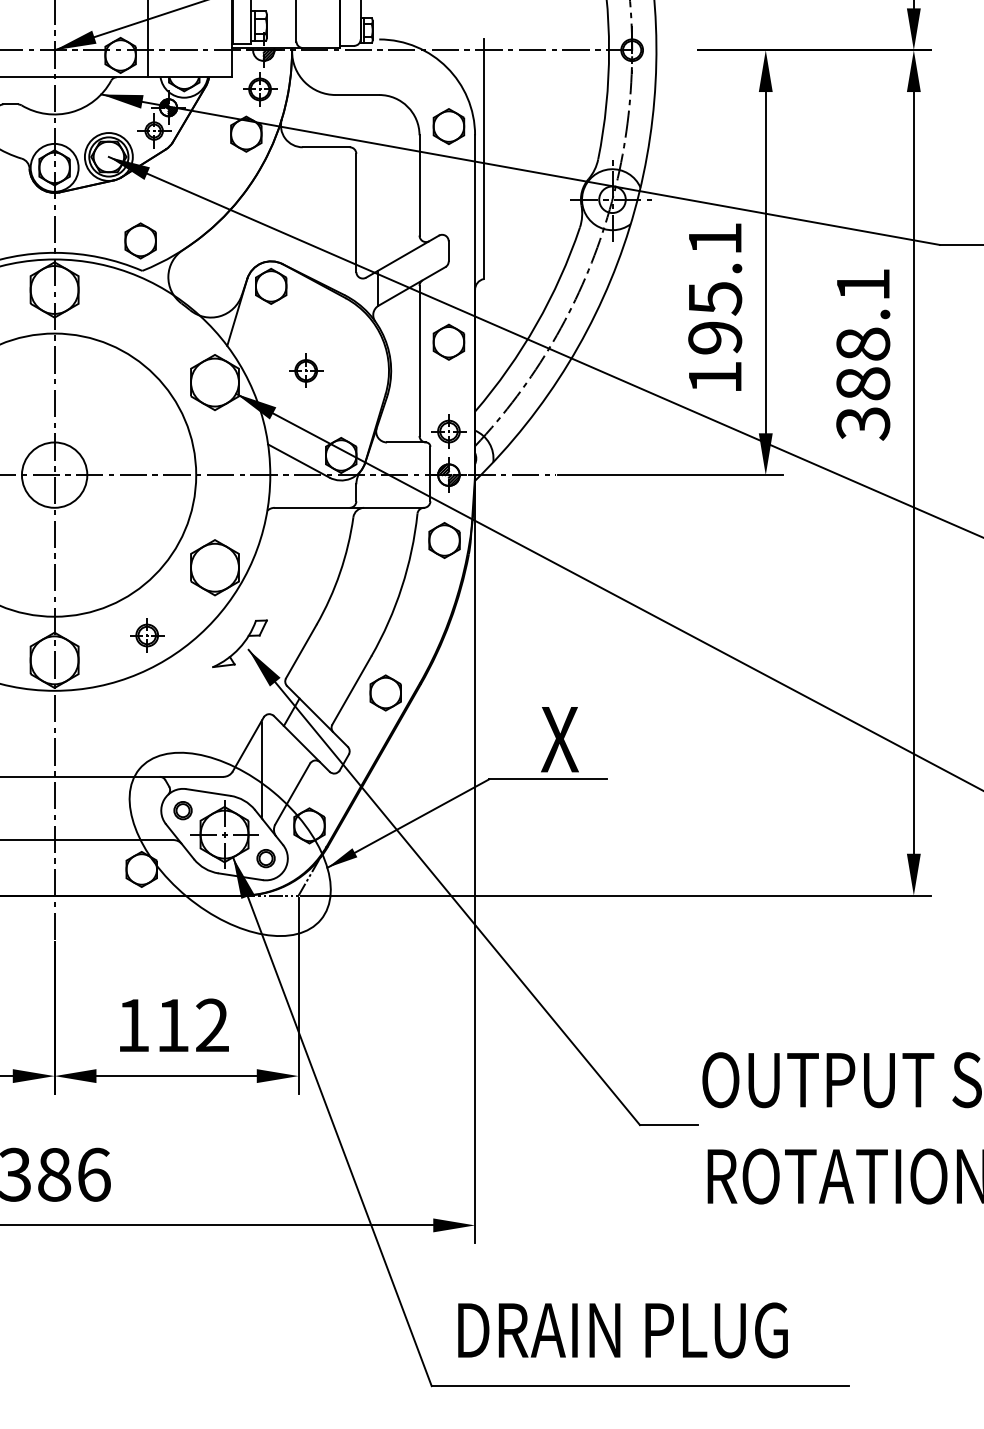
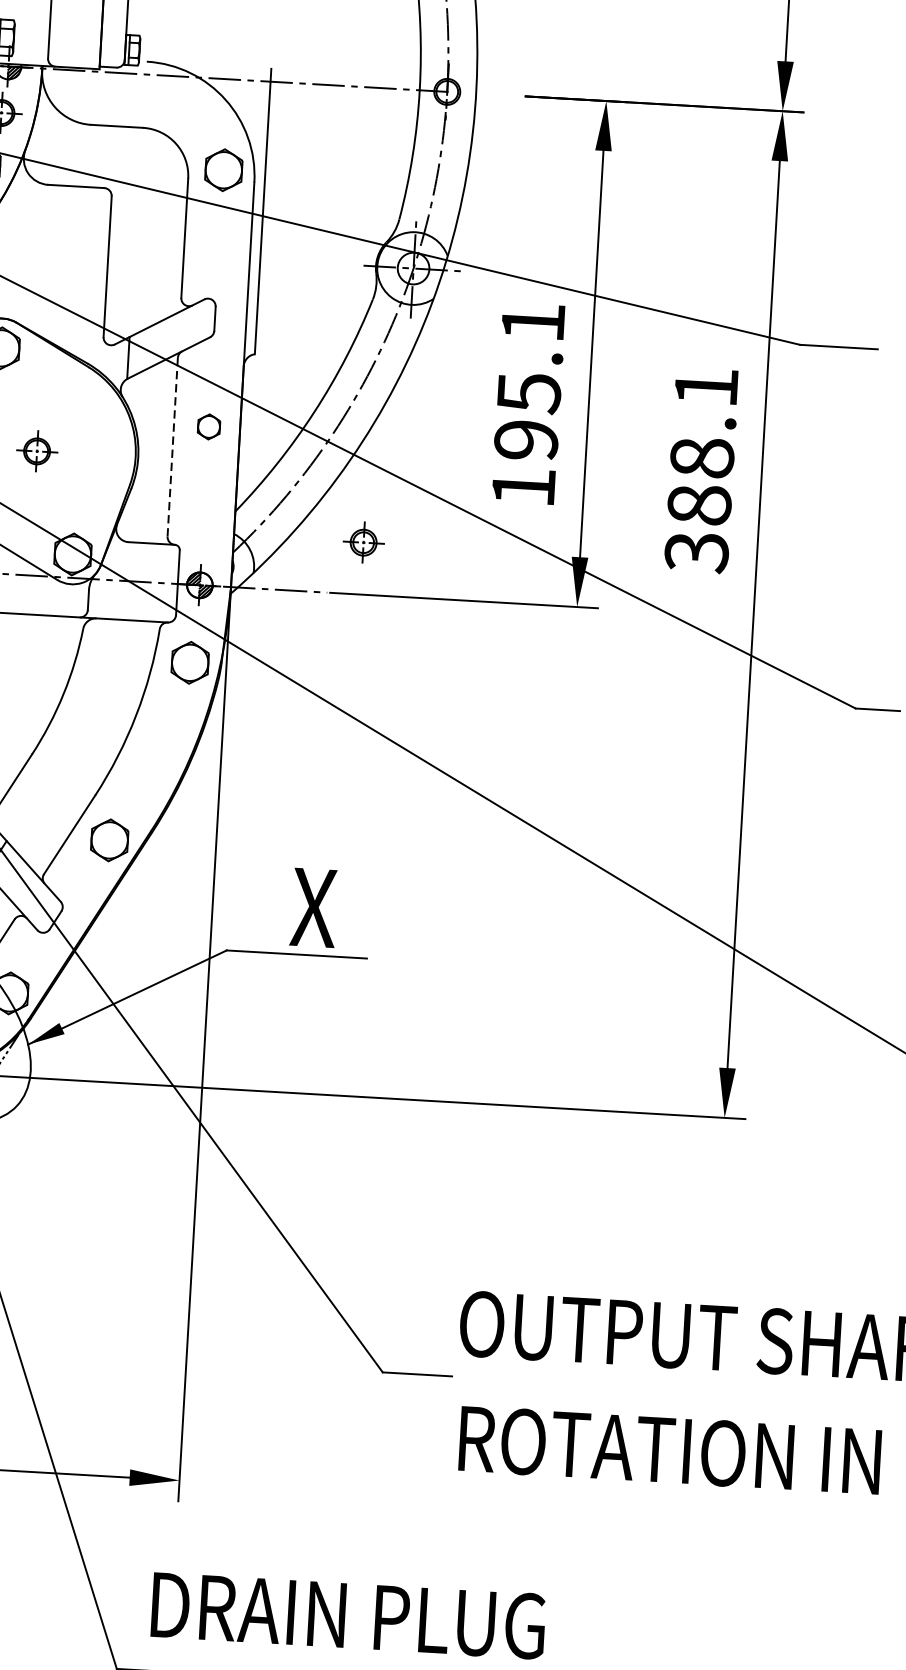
part: (448, 341) -> (208, 426), size x0.6
line: (419, 361) -> (172, 447), solid -> dashed
part: (448, 431) -> (363, 542), moved

